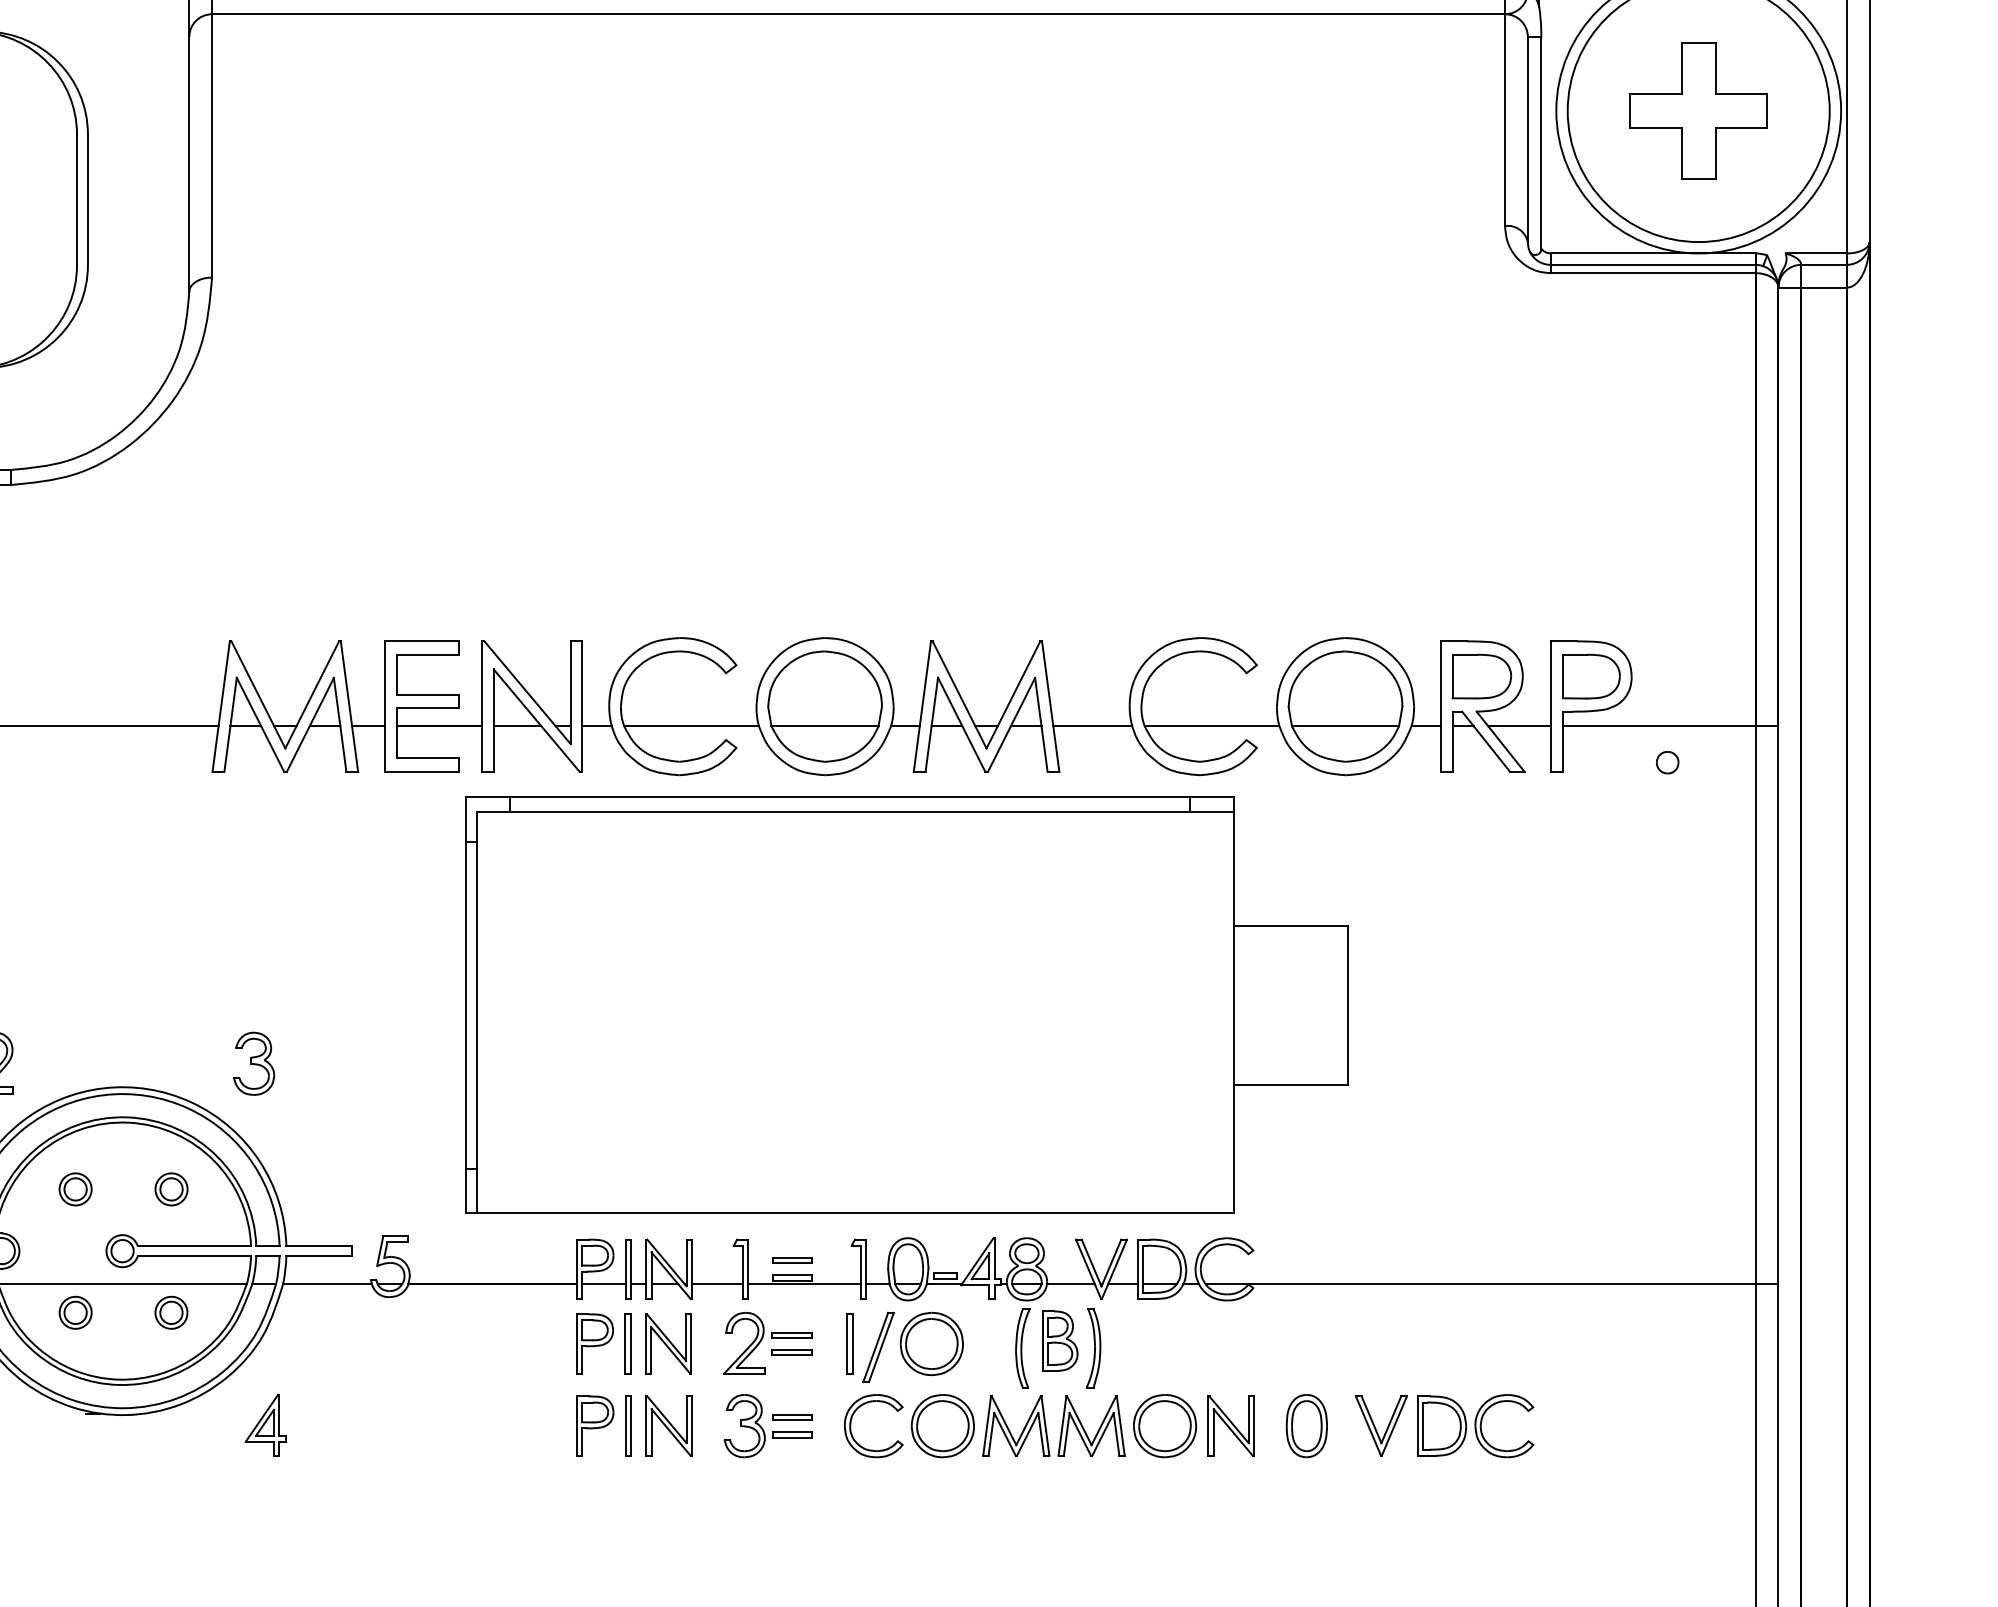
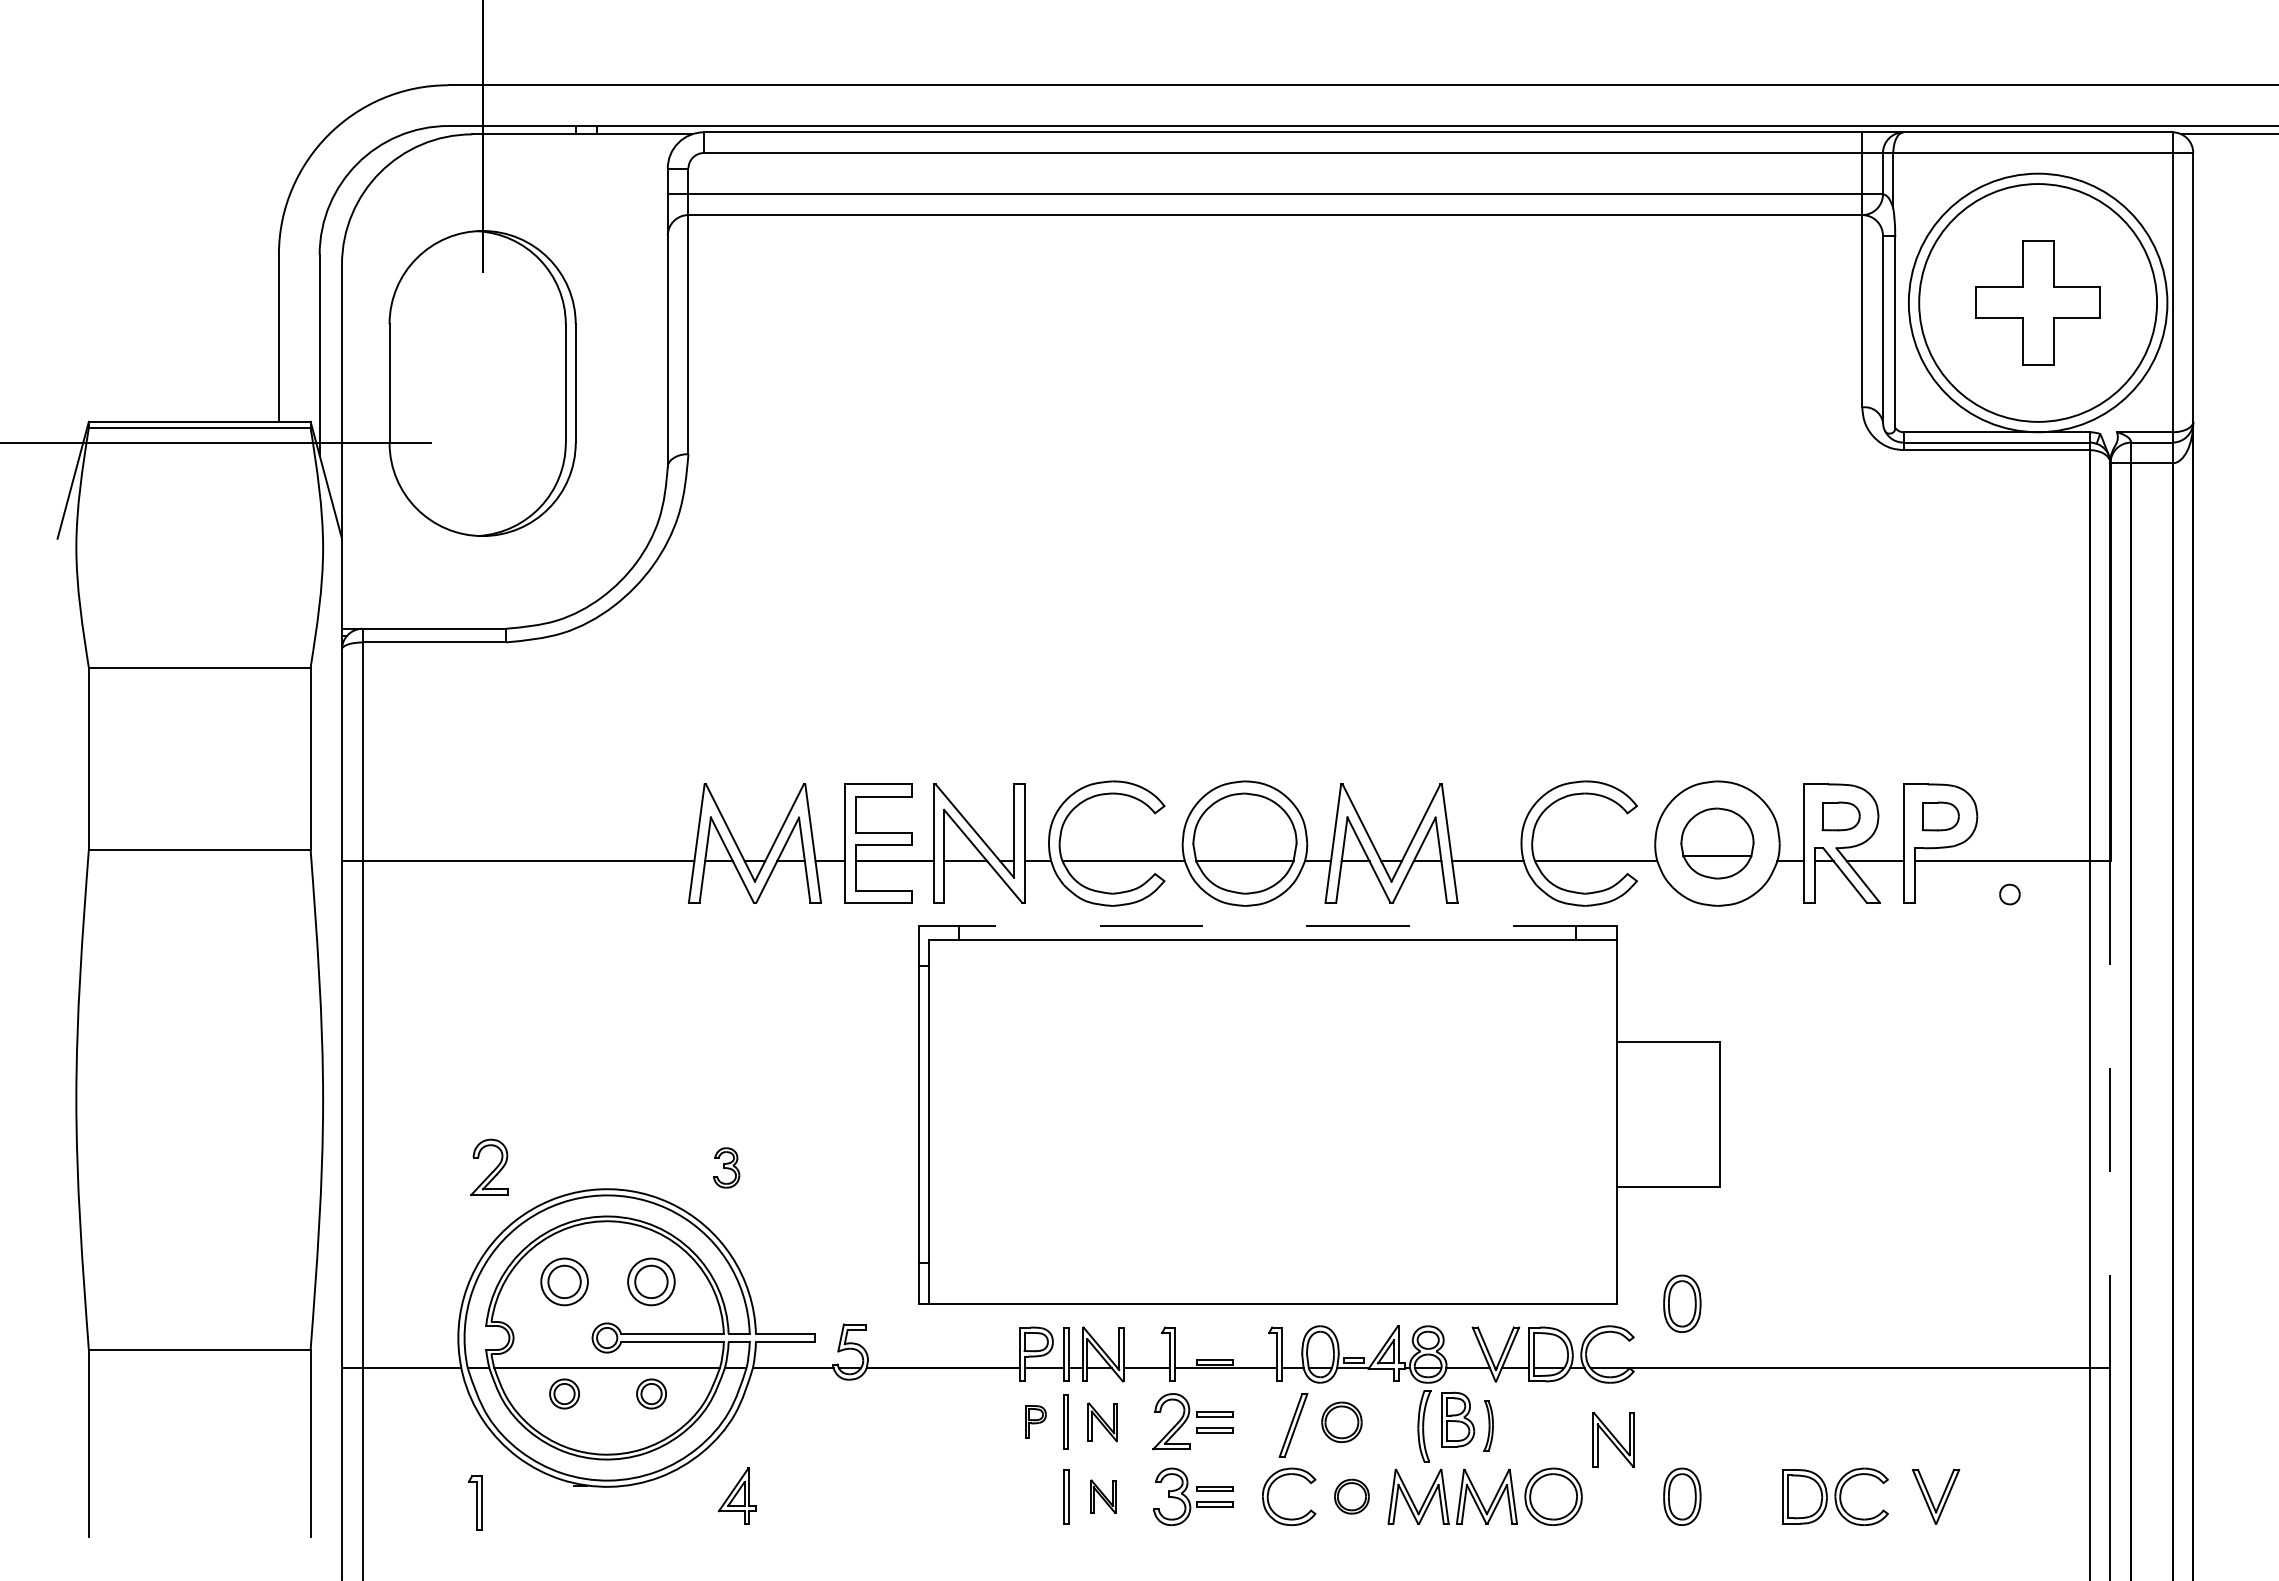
part: (1481, 676) -> (1840, 816), size x0.7
part: (1591, 676) -> (1940, 816), size x0.7
part: (1345, 706) -> (1717, 843), size x0.7
line: (849, 797) -> (1267, 926), solid -> dashed
line: (1778, 1006) -> (2110, 1115), solid -> dashed
part: (253, 1063) -> (726, 1167), size x0.7
part: (75, 1188) -> (564, 1281), size x1.6
part: (171, 1188) -> (651, 1281), size x1.6
part: (1307, 1213) -> (1682, 1303), added
part: (791, 1260) -> (1214, 1346), removed
part: (594, 1343) -> (1035, 1421), size x0.6
part: (849, 1343) -> (1267, 1421), removed
part: (668, 1344) -> (1102, 1422), size x0.7
part: (931, 1344) -> (1341, 1422), size x0.7
part: (1093, 1348) -> (1488, 1426), size x0.7
part: (595, 1425) -> (1036, 1496), removed
part: (669, 1425) -> (1103, 1496), size x0.6
part: (942, 1425) -> (1351, 1496), size x0.6
part: (1231, 1425) -> (1613, 1439), moved
part: (1380, 1425) -> (1935, 1496), moved

